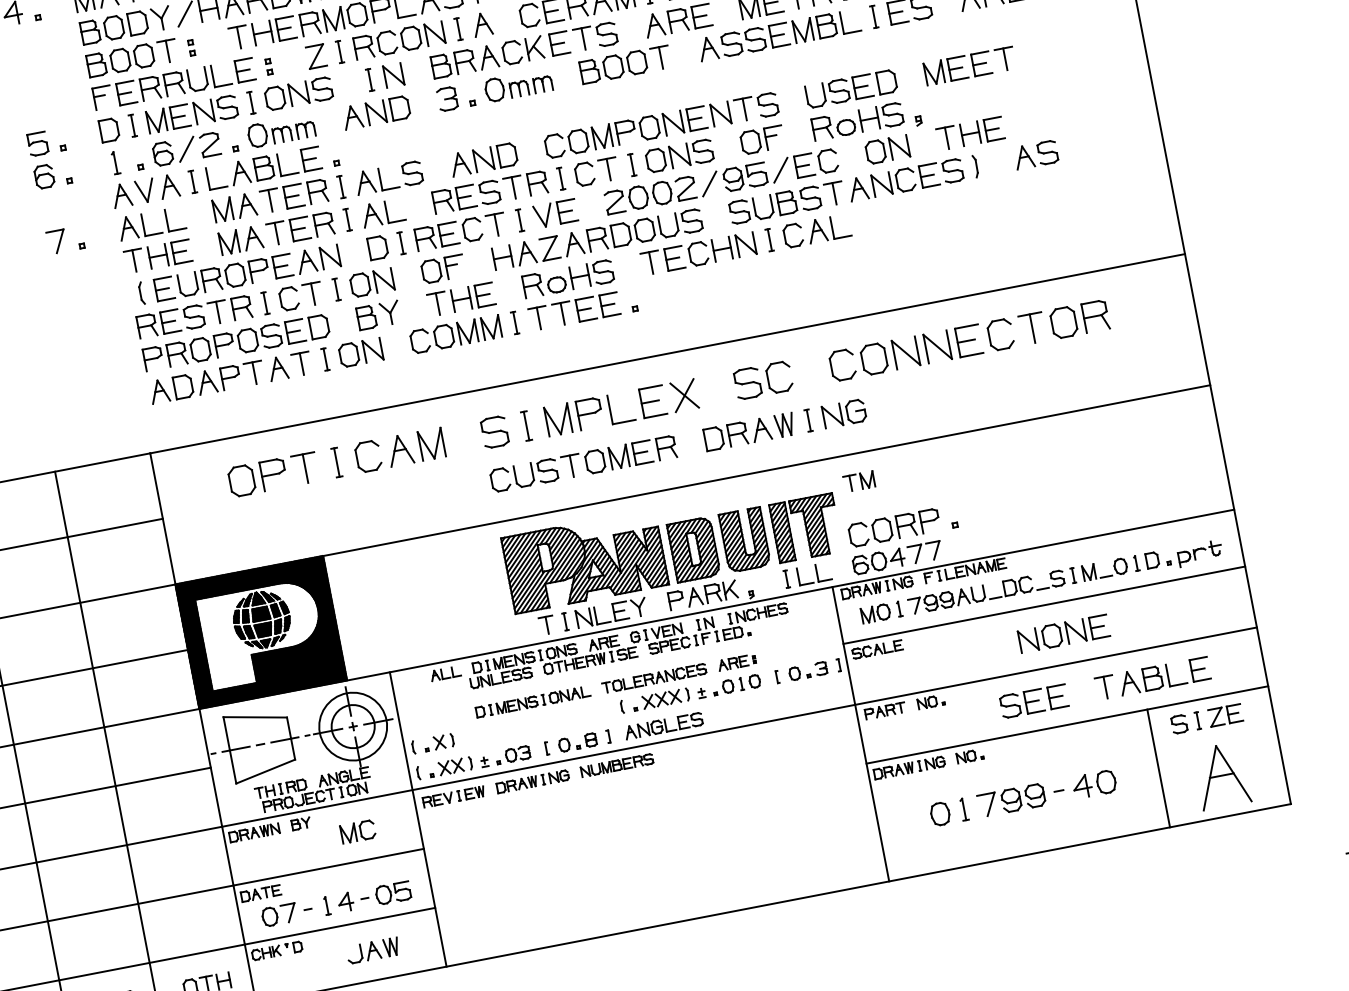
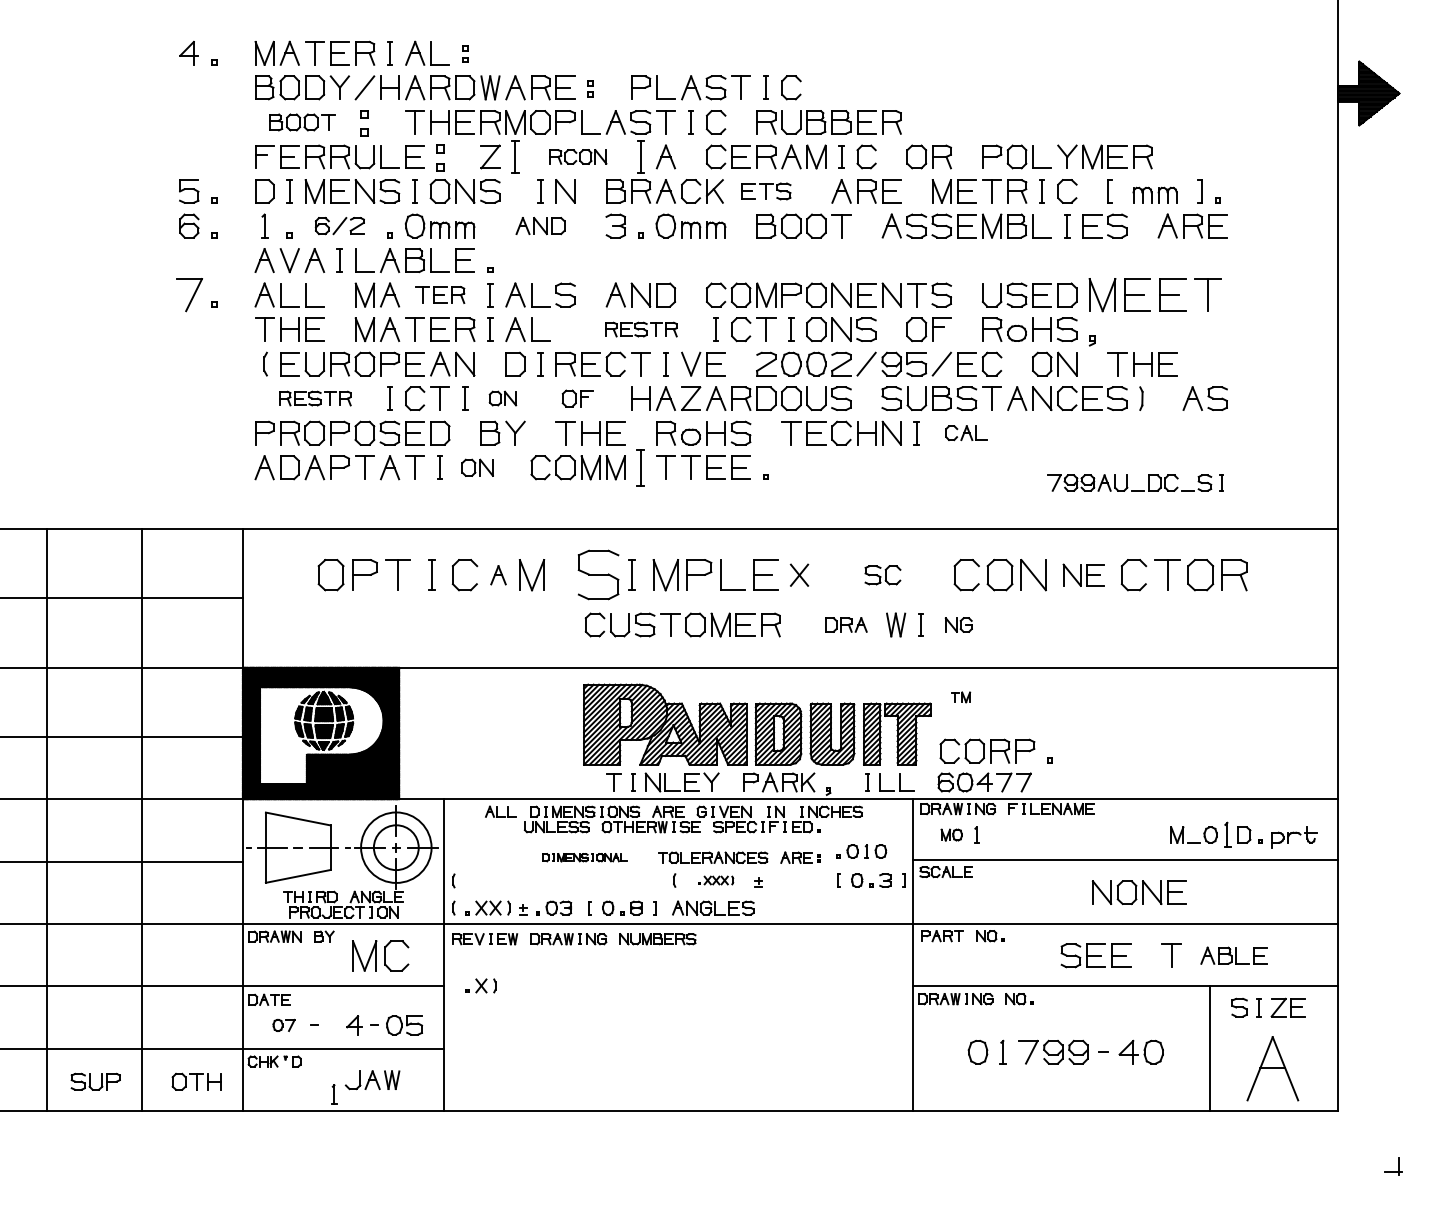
part: (458, 28) -> (640, 156), size x1.4
part: (583, 38) -> (766, 191), size x0.7
part: (399, 40) -> (578, 156), size x0.6
part: (191, 47) -> (364, 123), size x1.6
part: (340, 51) -> (515, 156), size x1.4
part: (132, 58) -> (302, 122), size x0.7
part: (969, 65) -> (1154, 294), size x1.4
part: (268, 66) -> (439, 157), size x1.6
part: (376, 112) -> (540, 225), size x0.7
part: (186, 148) -> (339, 225), size x0.7
part: (490, 192) -> (641, 329), size x0.6
part: (294, 195) -> (440, 294), size x0.7
part: (816, 230) -> (966, 432), size x0.6
part: (56, 241) -> (189, 294), size x1.4
part: (442, 269) -> (577, 398), size x0.7
part: (371, 282) -> (502, 398), size x0.6
part: (195, 316) -> (315, 398), size x0.6
part: (514, 322) -> (640, 467), size x1.6
part: (953, 344) -> (1083, 575), size x0.7
part: (360, 352) -> (477, 467), size x0.7
part: (763, 380) -> (882, 575), size x0.6
part: (684, 395) -> (799, 575), size x0.7
part: (843, 413) -> (958, 624), size x0.6
part: (494, 432) -> (598, 575), size x1.6
part: (738, 433) -> (846, 624), size x0.6
part: (400, 450) -> (498, 575), size x0.6
part: (859, 481) -> (960, 697), size x0.6
part: (1136, 562) -> (1227, 834), size x1.6
part: (984, 592) -> (1127, 482), moved
part: (875, 613) -> (951, 834), size x0.7
part: (1164, 676) -> (1233, 955), size x0.7
part: (736, 684) -> (861, 851), moved
part: (660, 699) -> (715, 880), size x0.6
part: (532, 701) -> (584, 857), size x0.7
part: (438, 742) -> (480, 985), moved
part: (357, 831) -> (380, 955), size x1.6
part: (327, 905) -> (334, 1094), moved
part: (278, 915) -> (283, 1025), size x0.6

